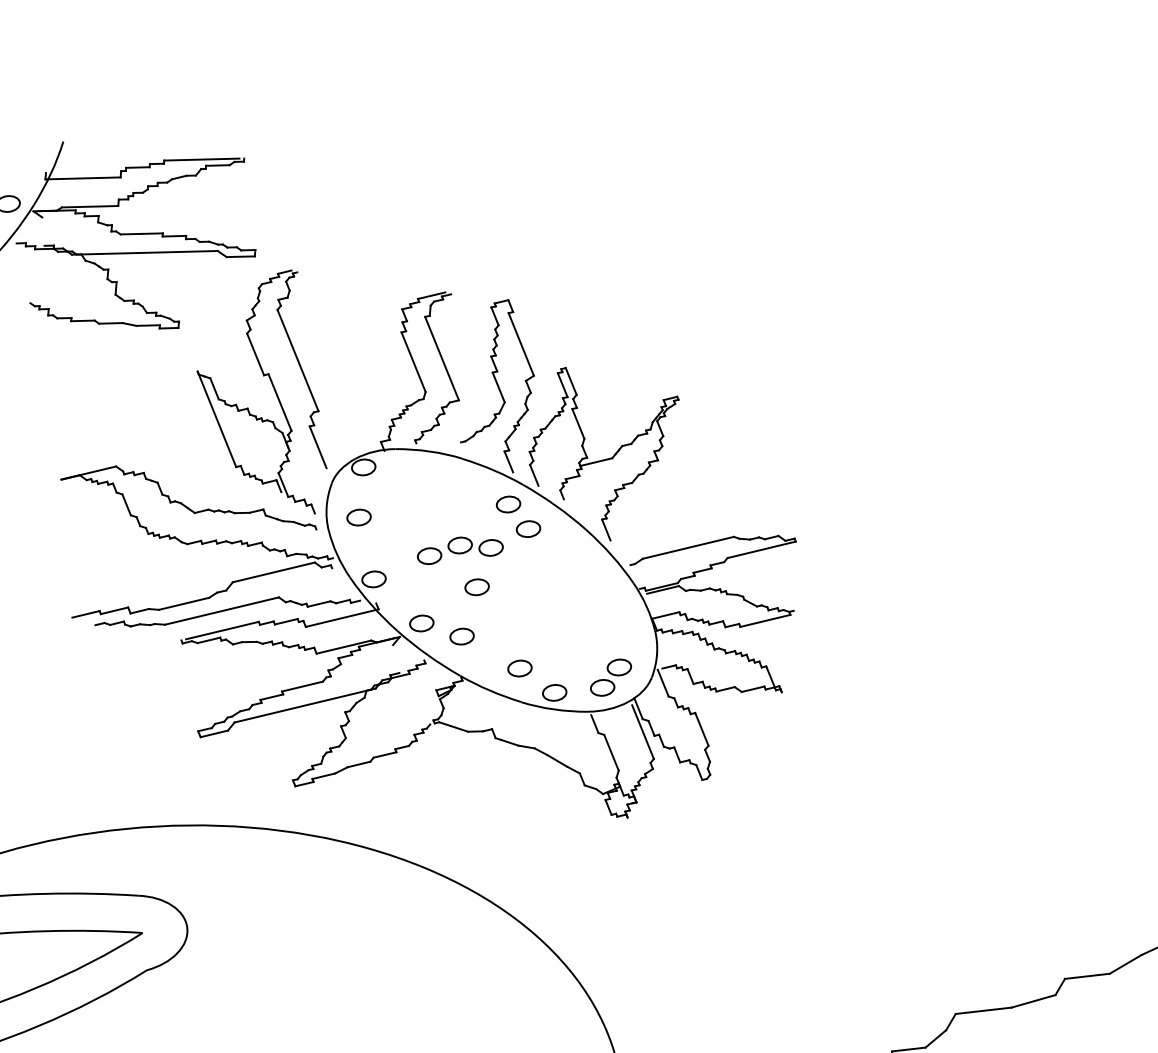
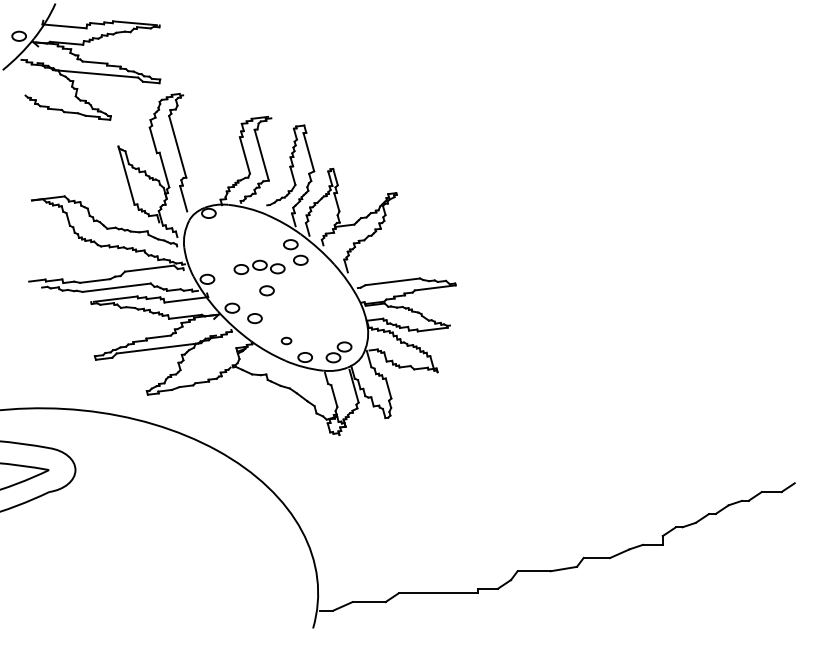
part: (358, 516) -> (202, 241), removed
part: (519, 667) -> (286, 340), size x0.7

